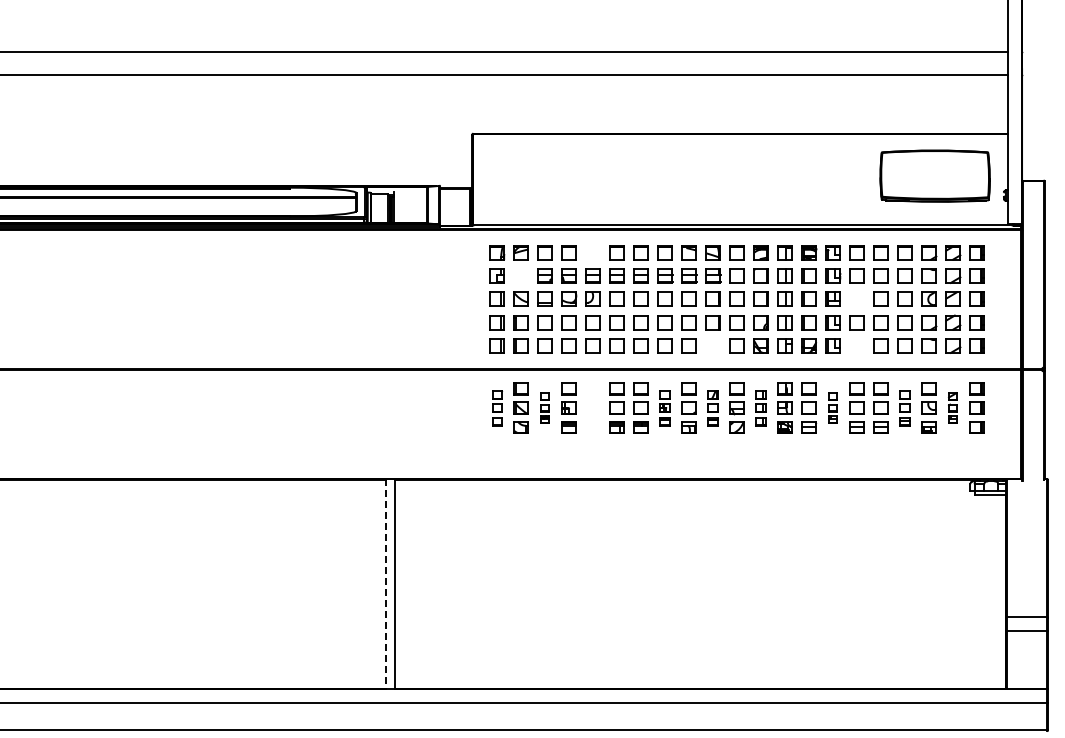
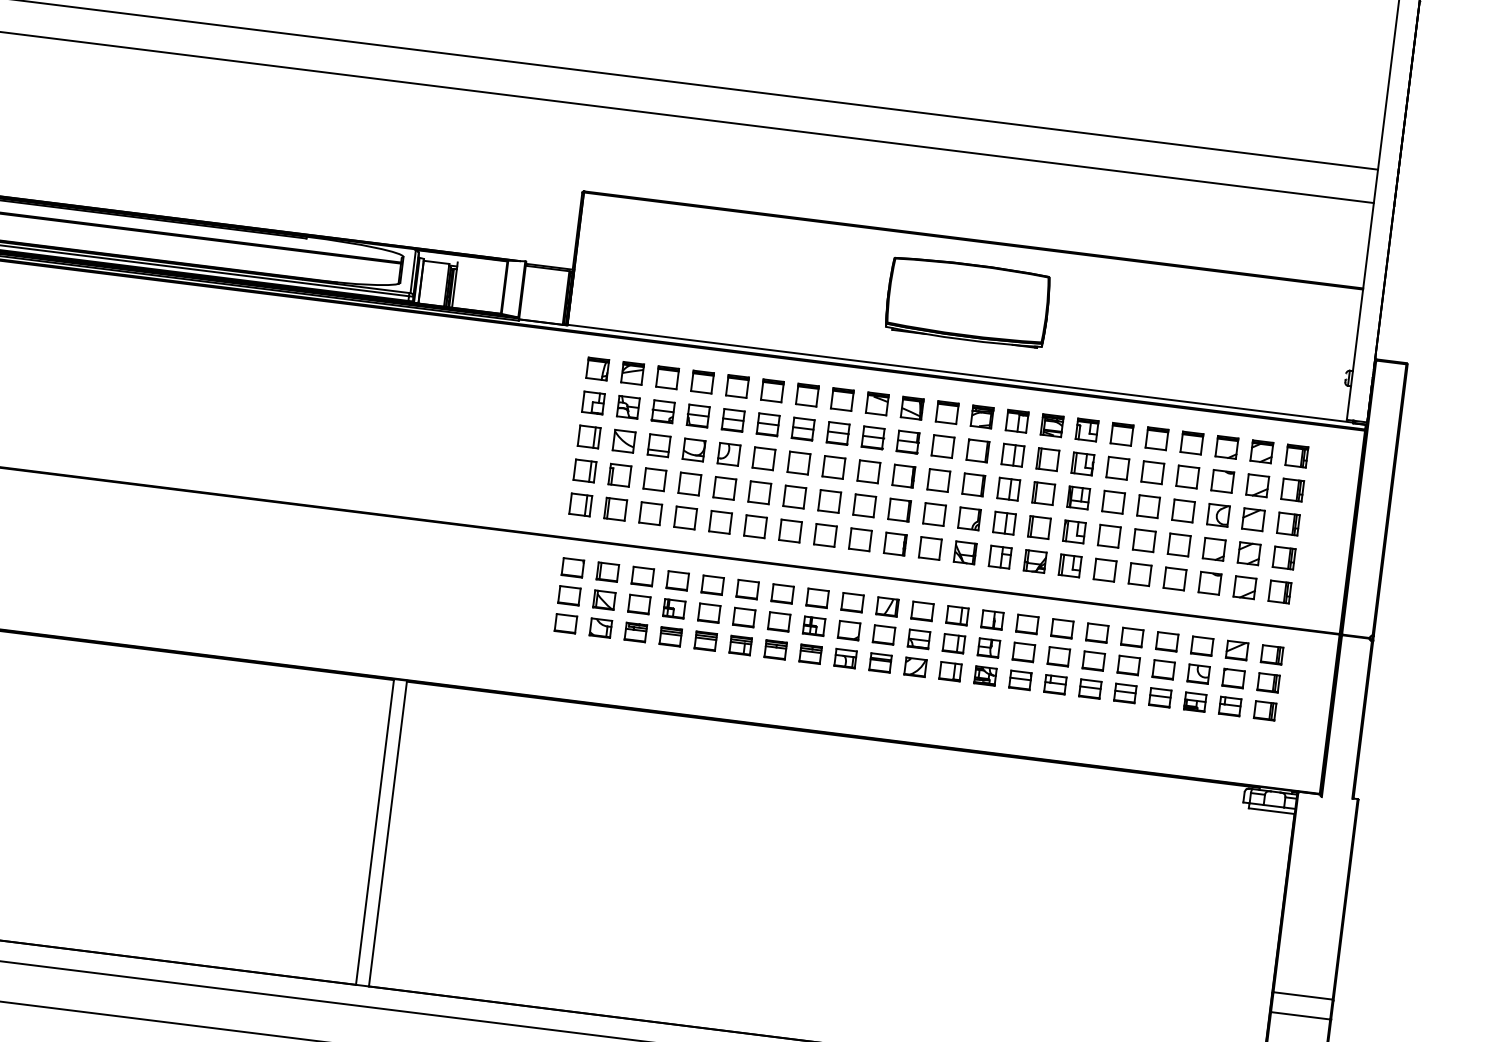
part: (934, 175) -> (967, 300), moved
part: (592, 252) -> (736, 386), added
part: (520, 275) -> (627, 406), added
part: (856, 298) -> (1112, 501), added
part: (712, 345) -> (894, 543), added
part: (856, 345) -> (1103, 569), added
part: (497, 407) -> (569, 594), size x1.43
part: (544, 407) -> (638, 603), size x1.67
part: (592, 407) -> (708, 611), added
part: (664, 407) -> (812, 625), size x1.43
part: (712, 407) -> (882, 633), size x1.43
part: (760, 407) -> (952, 642), size x1.43
part: (832, 407) -> (1057, 655), size x1.67
part: (904, 407) -> (1162, 668), size x1.43
part: (952, 407) -> (1232, 677), size x1.67
line: (385, 584) -> (374, 832), dashed -> solid

